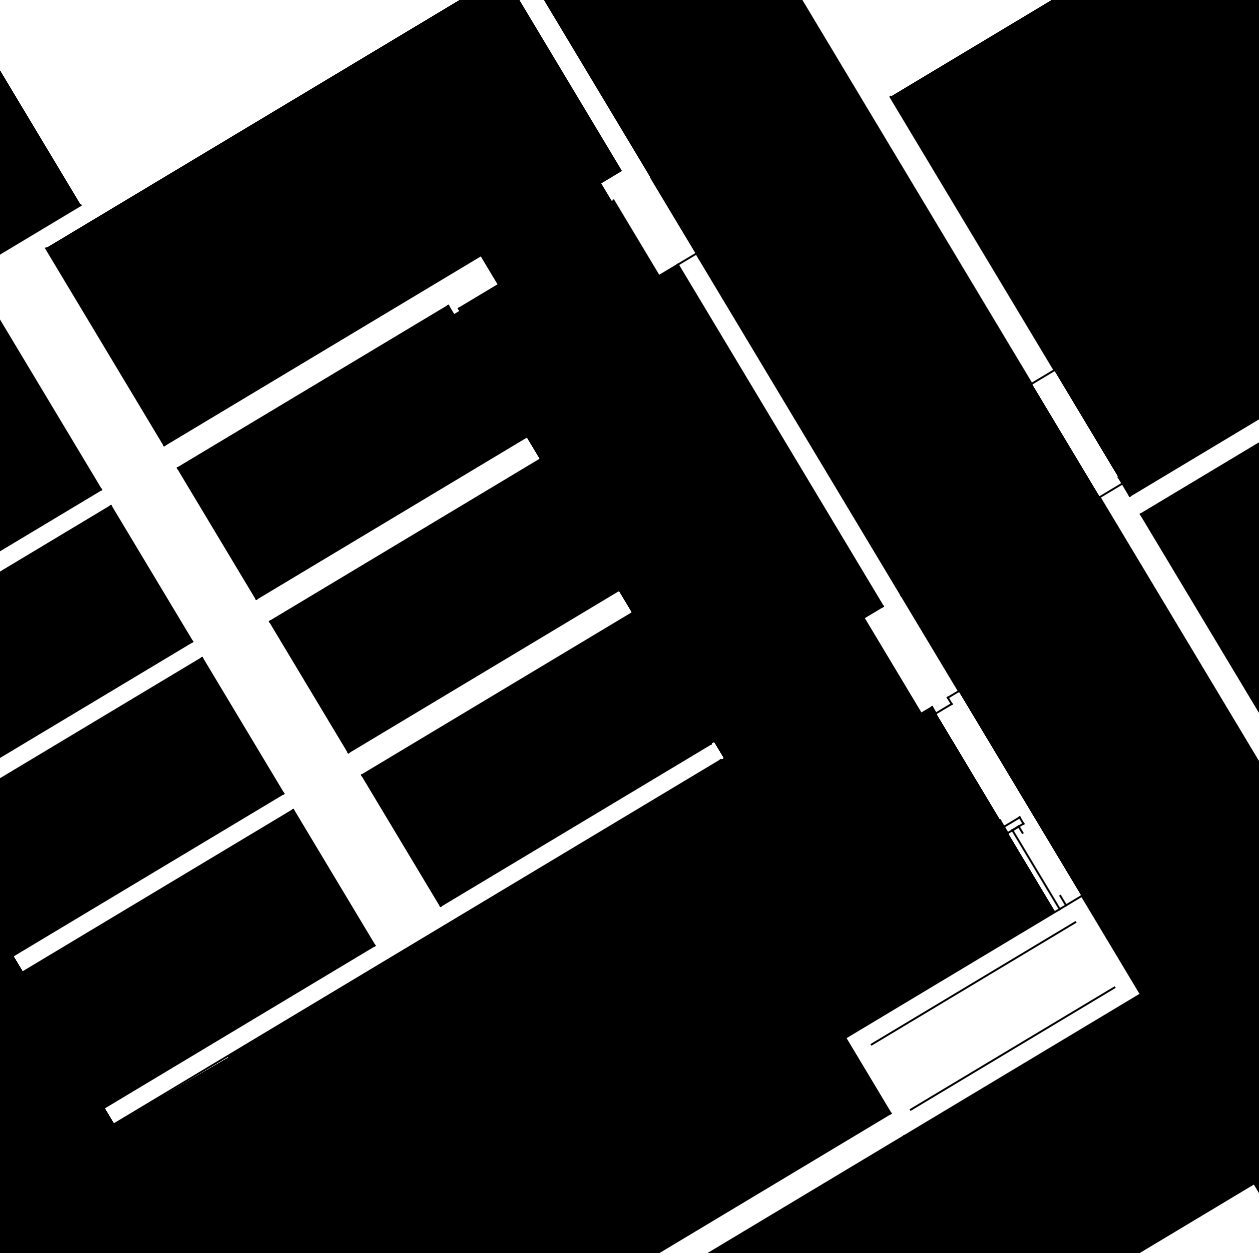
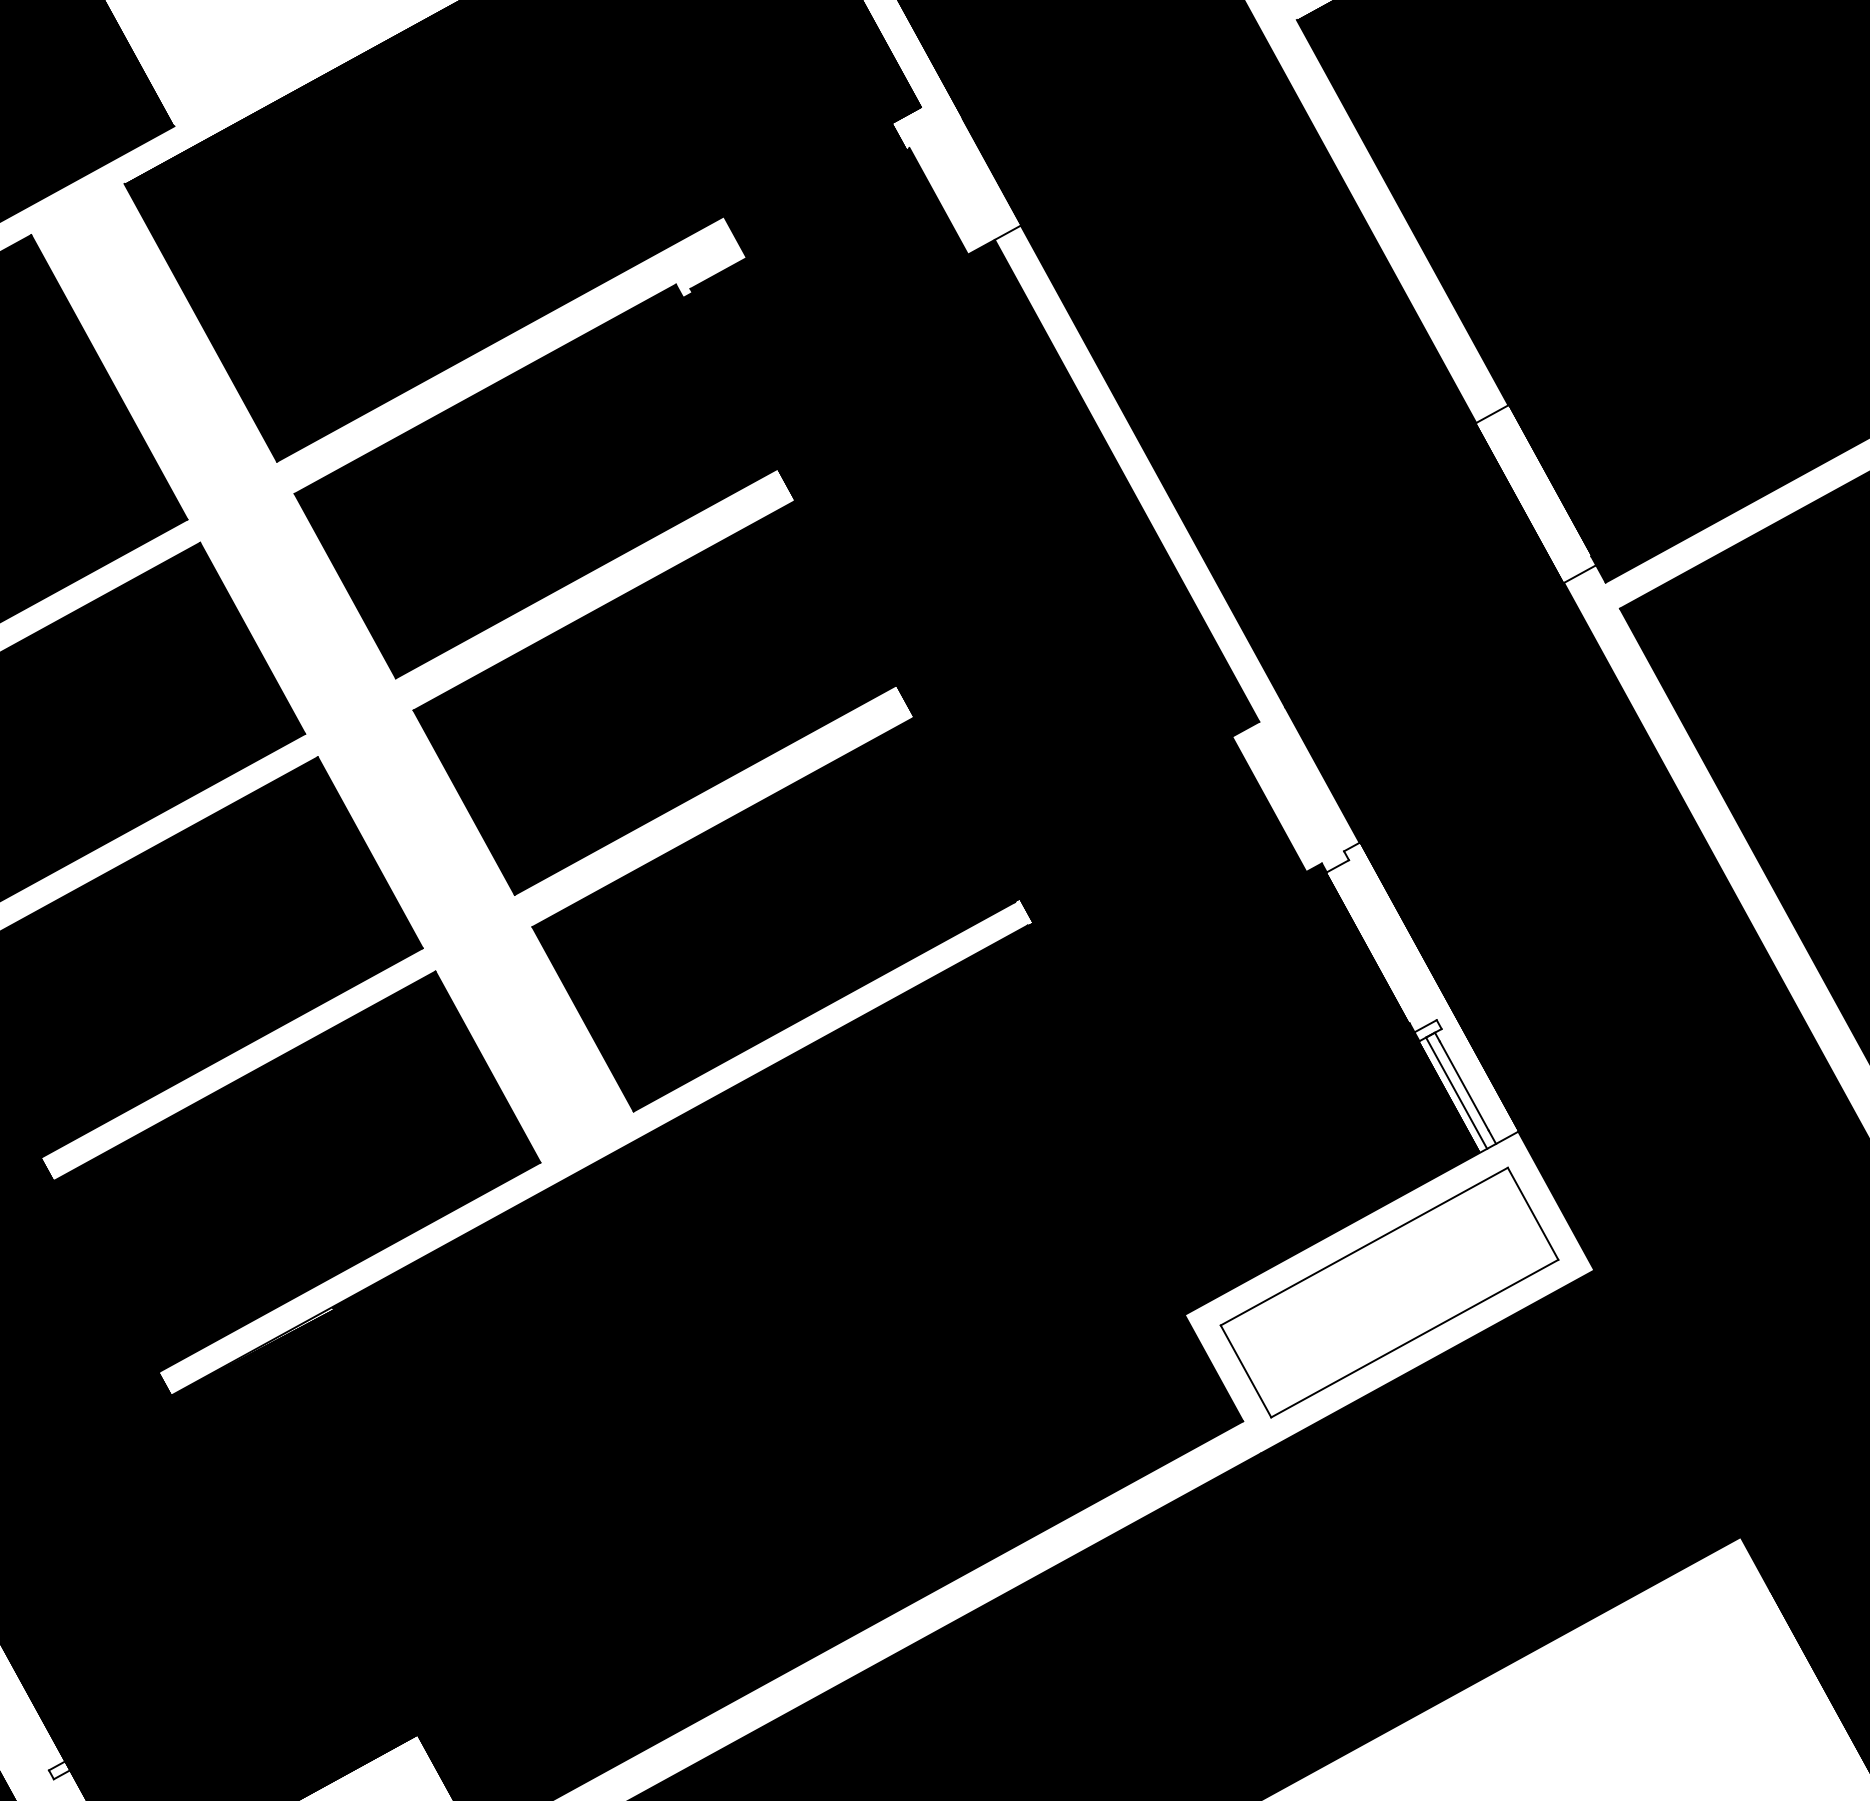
line: (1040, 863) -> (1463, 1085), added
line: (1094, 954) -> (1532, 1213), added
line: (890, 1077) -> (1245, 1371), added

